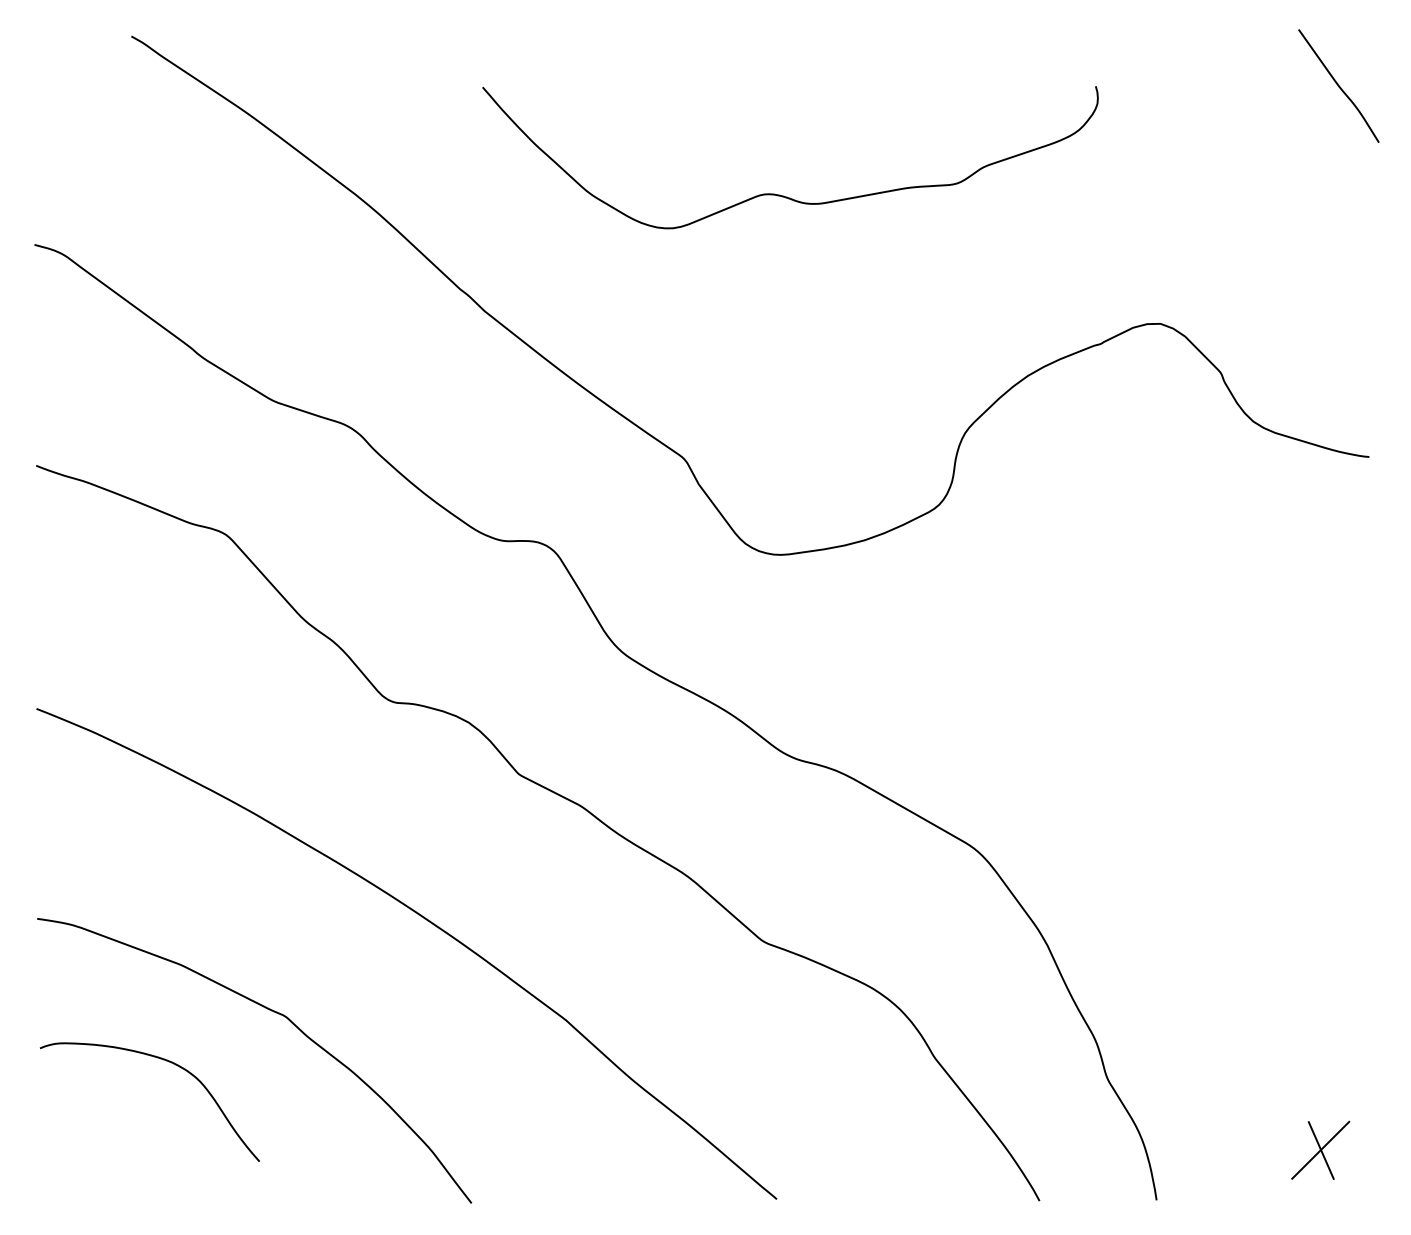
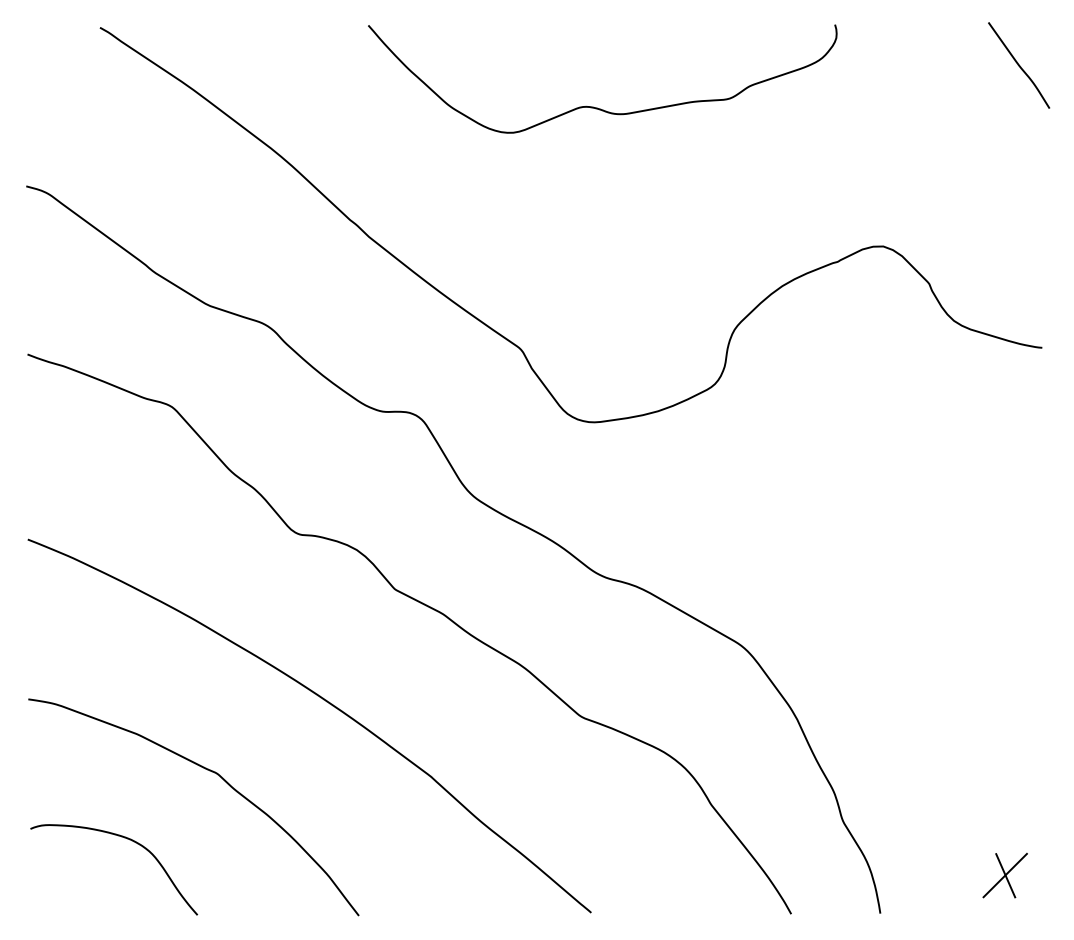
curve: (778, 193) -> (593, 106), moved
curve: (163, 1060) -> (124, 838), moved

